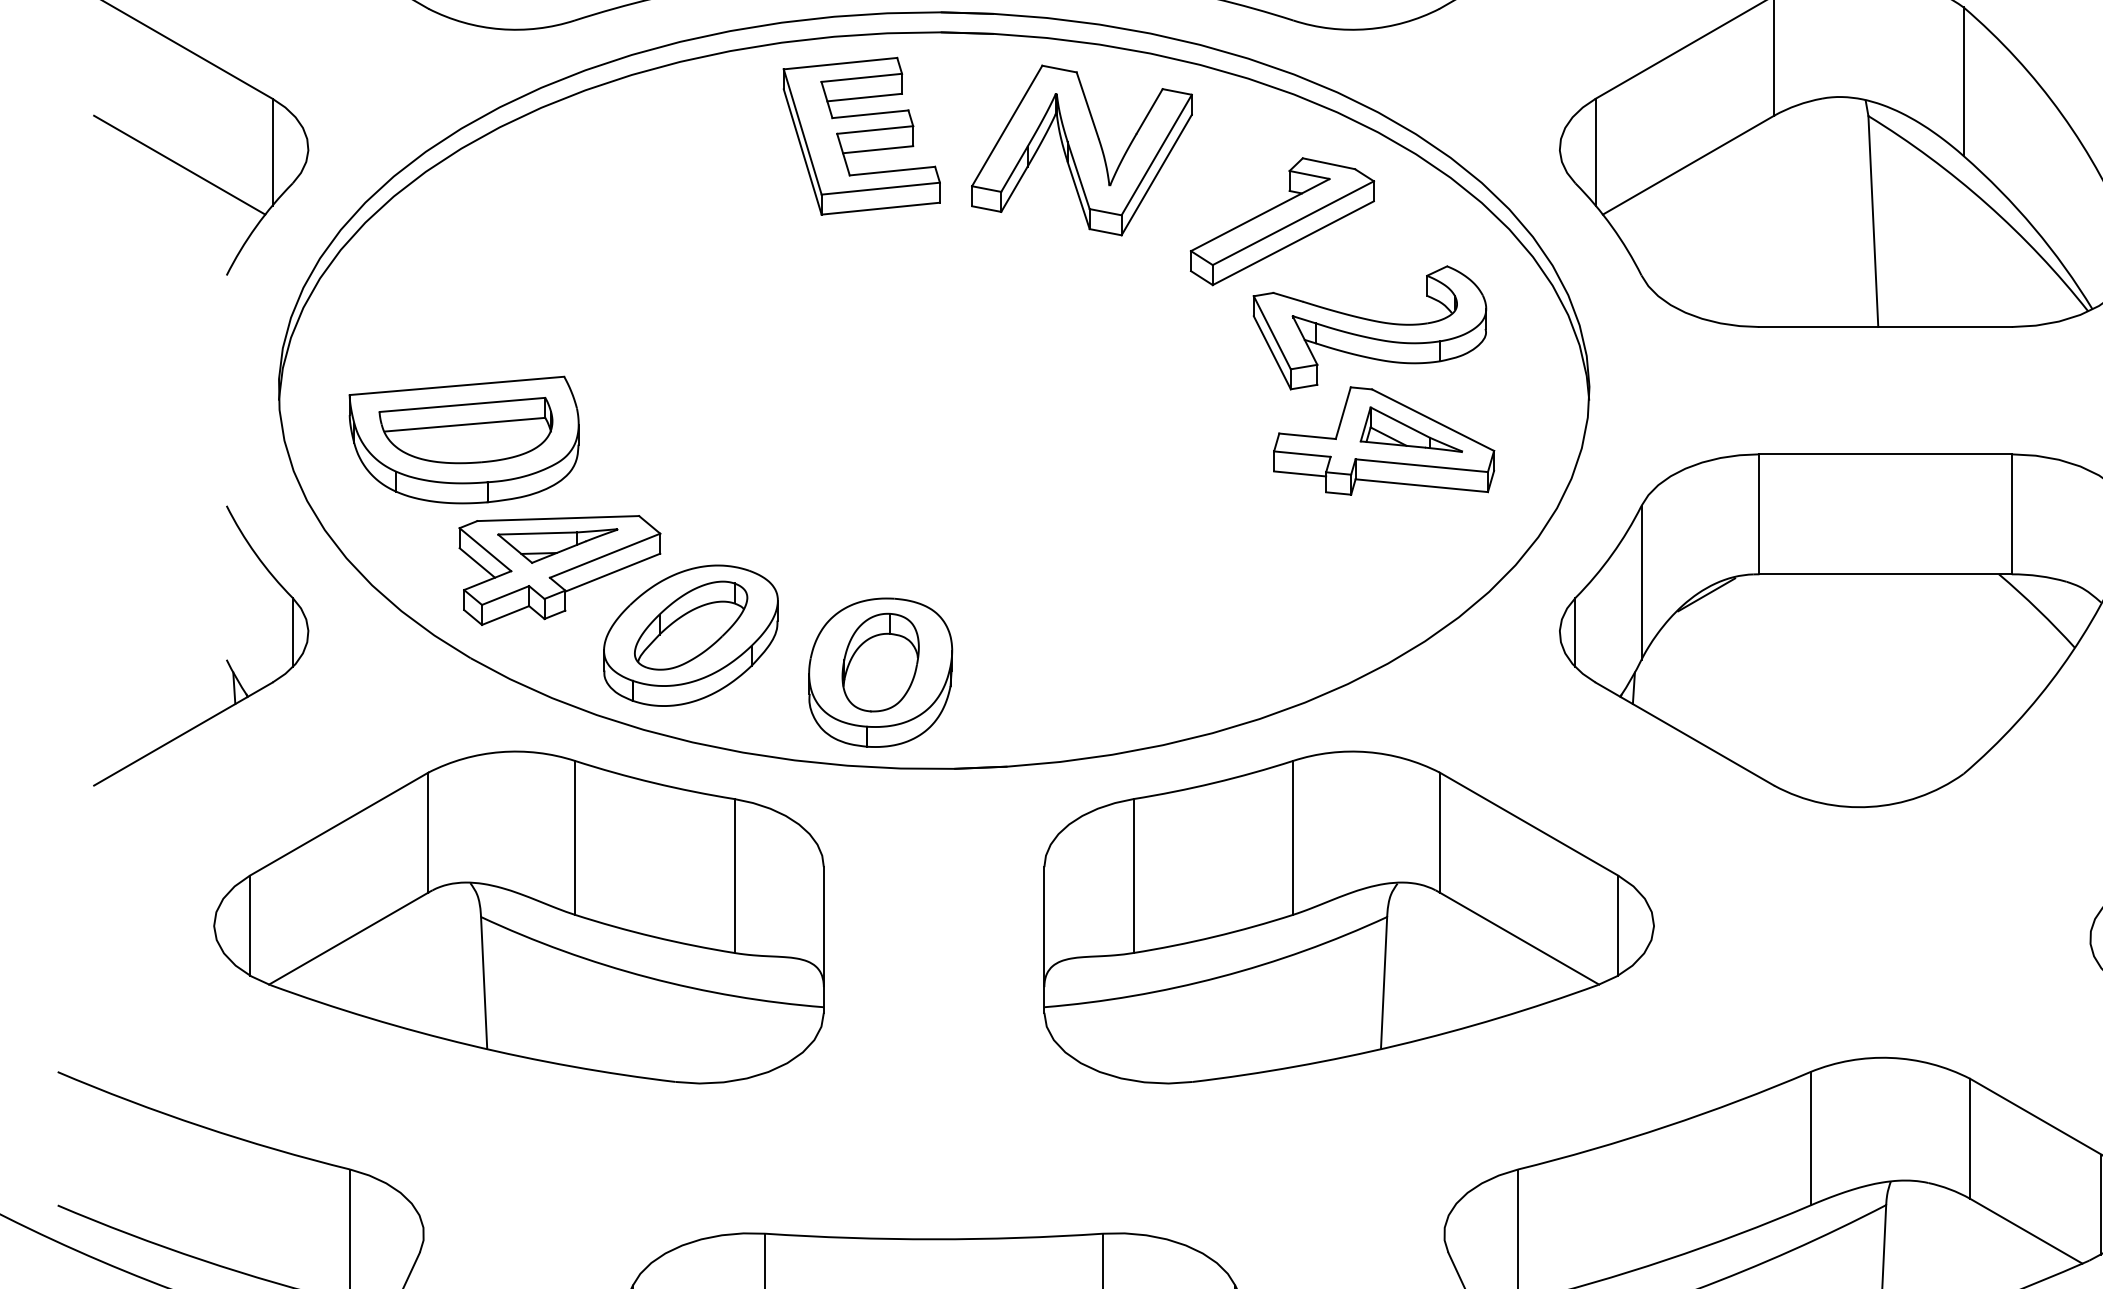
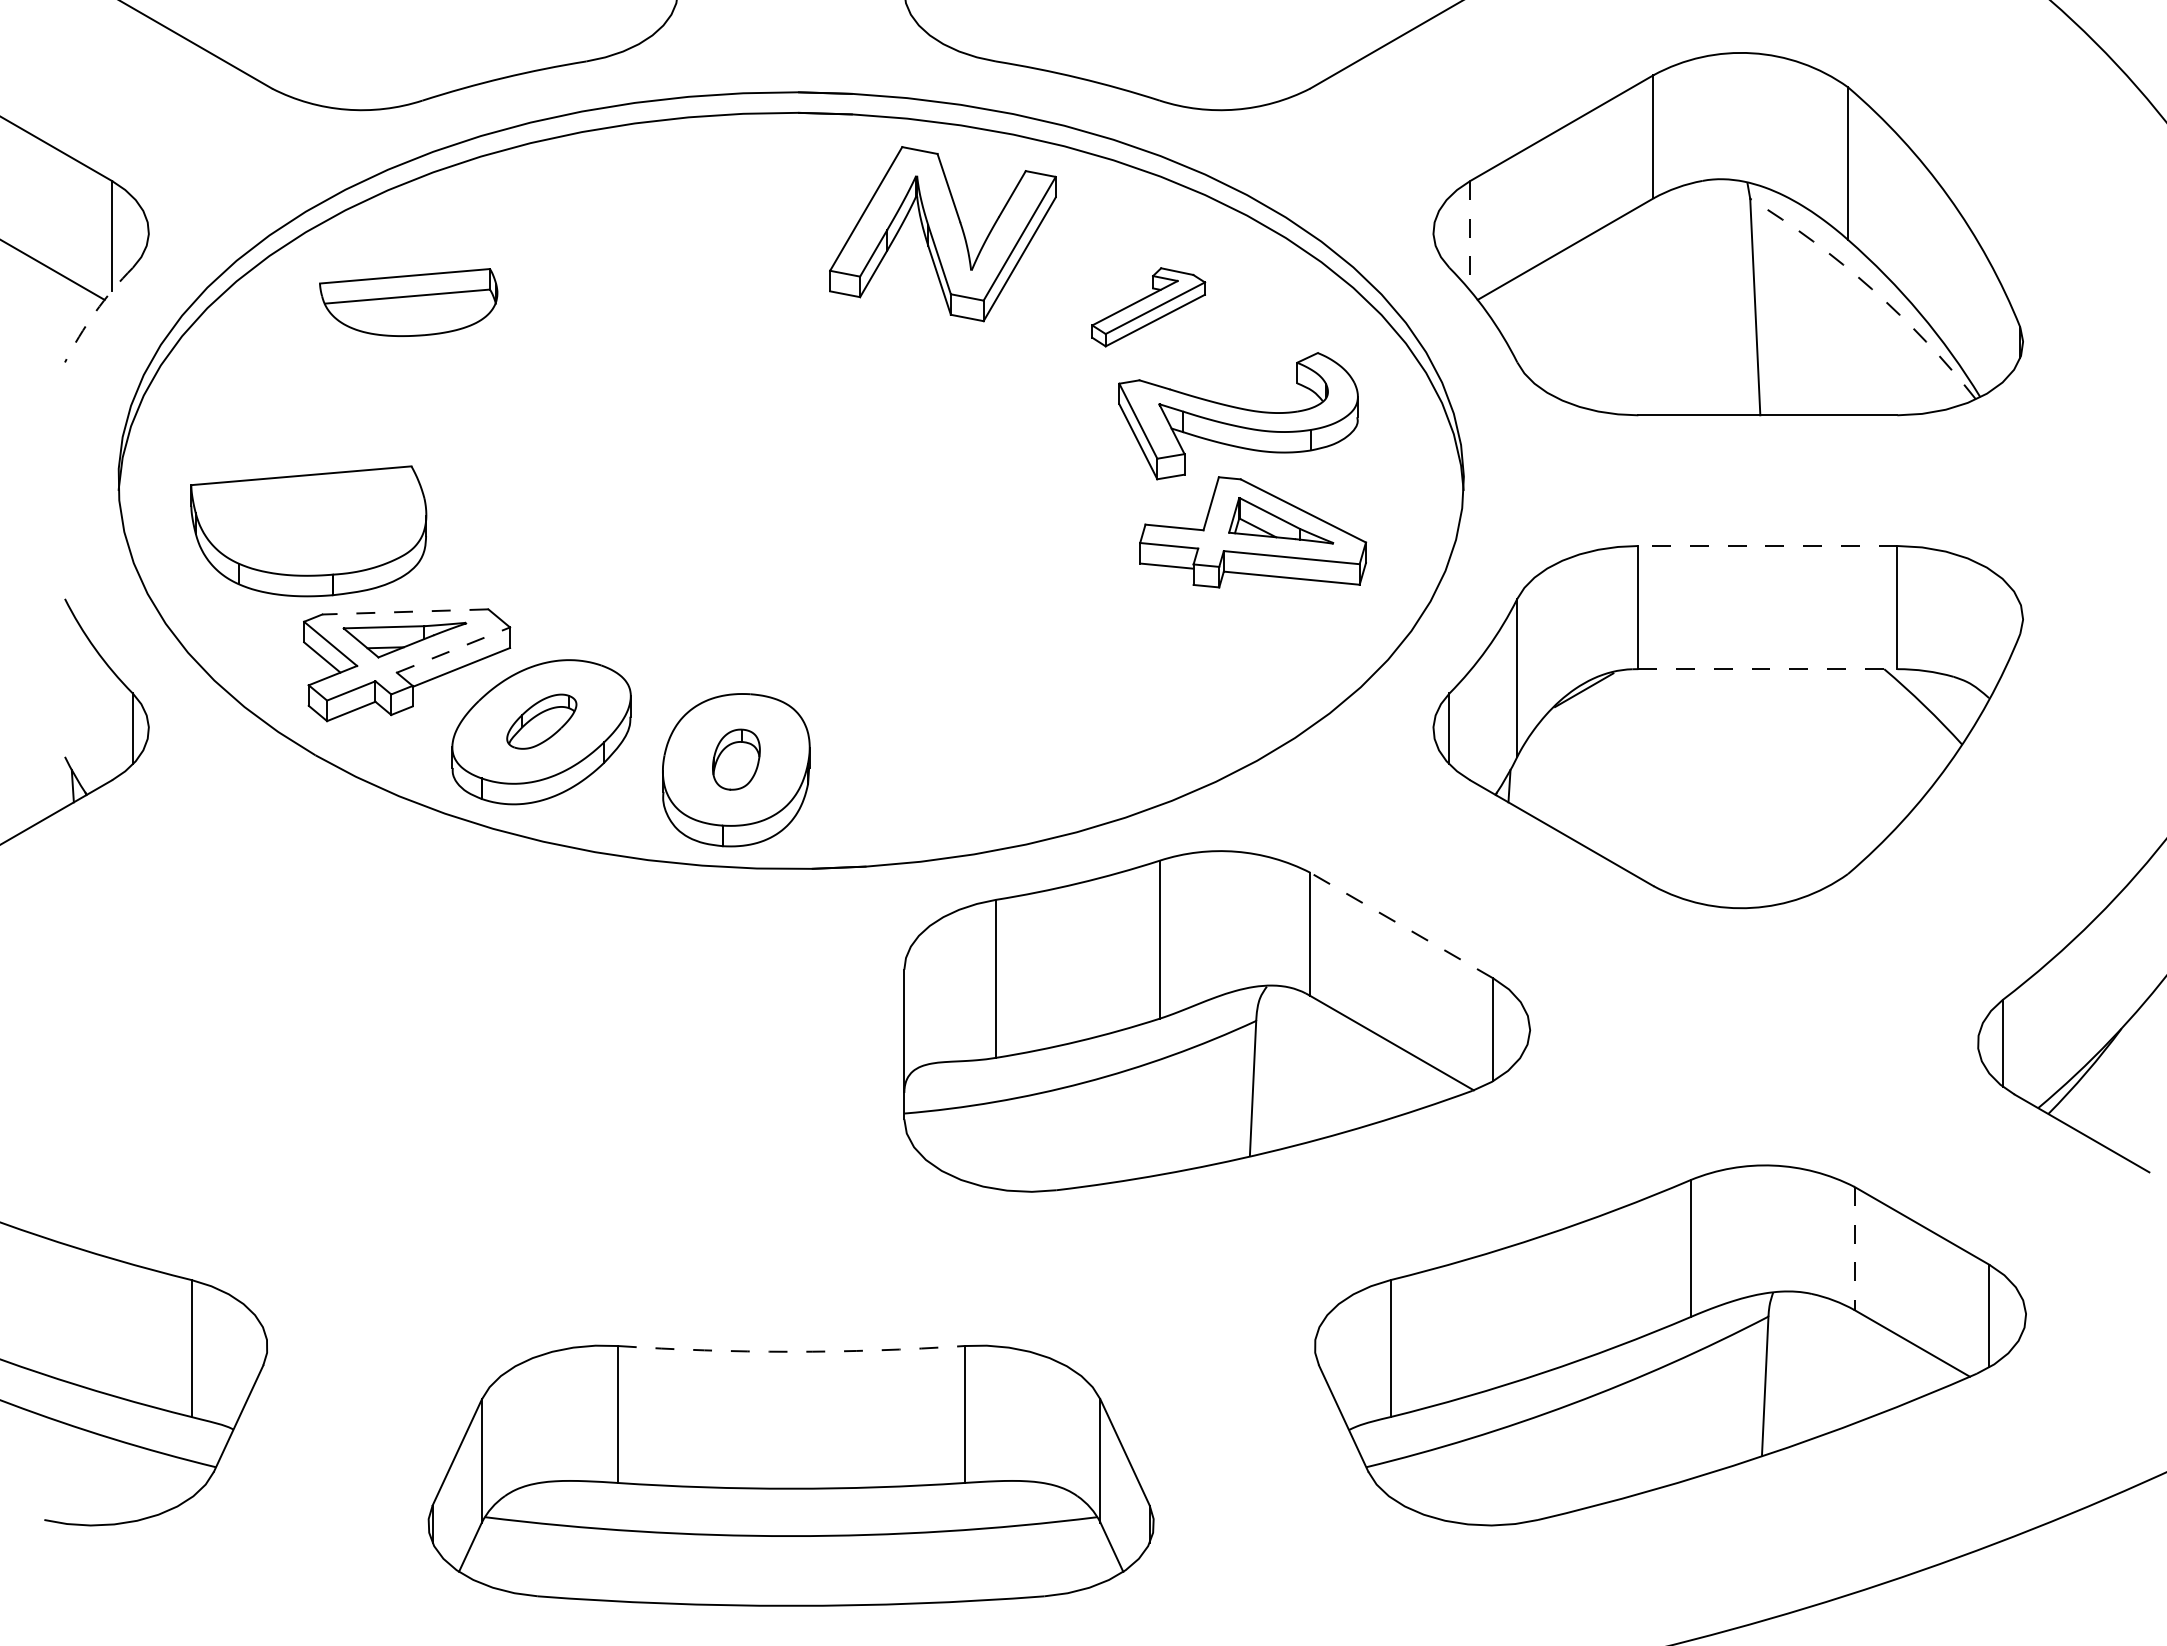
part: (861, 136) -> (716, 219), removed
line: (1595, 151) -> (1470, 235), solid -> dashed
arc: (1986, 204) -> (1871, 289), solid -> dashed
part: (1282, 221) -> (1148, 307), size x0.6
arc: (256, 226) -> (95, 312), solid -> dashed
part: (465, 430) -> (408, 302), moved
line: (1885, 454) -> (1767, 546), solid -> dashed
line: (557, 518) -> (404, 611), solid -> dashed
line: (605, 556) -> (453, 650), solid -> dashed
line: (1885, 574) -> (1767, 669), solid -> dashed
part: (690, 625) -> (541, 721), size x0.6
part: (880, 662) -> (736, 759), size x0.6
line: (1528, 824) -> (1401, 925), solid -> dashed
part: (518, 917) -> (364, 1021), removed
line: (1970, 1138) -> (1854, 1248), solid -> dashed
arc: (934, 1239) -> (791, 1351), solid -> dashed

